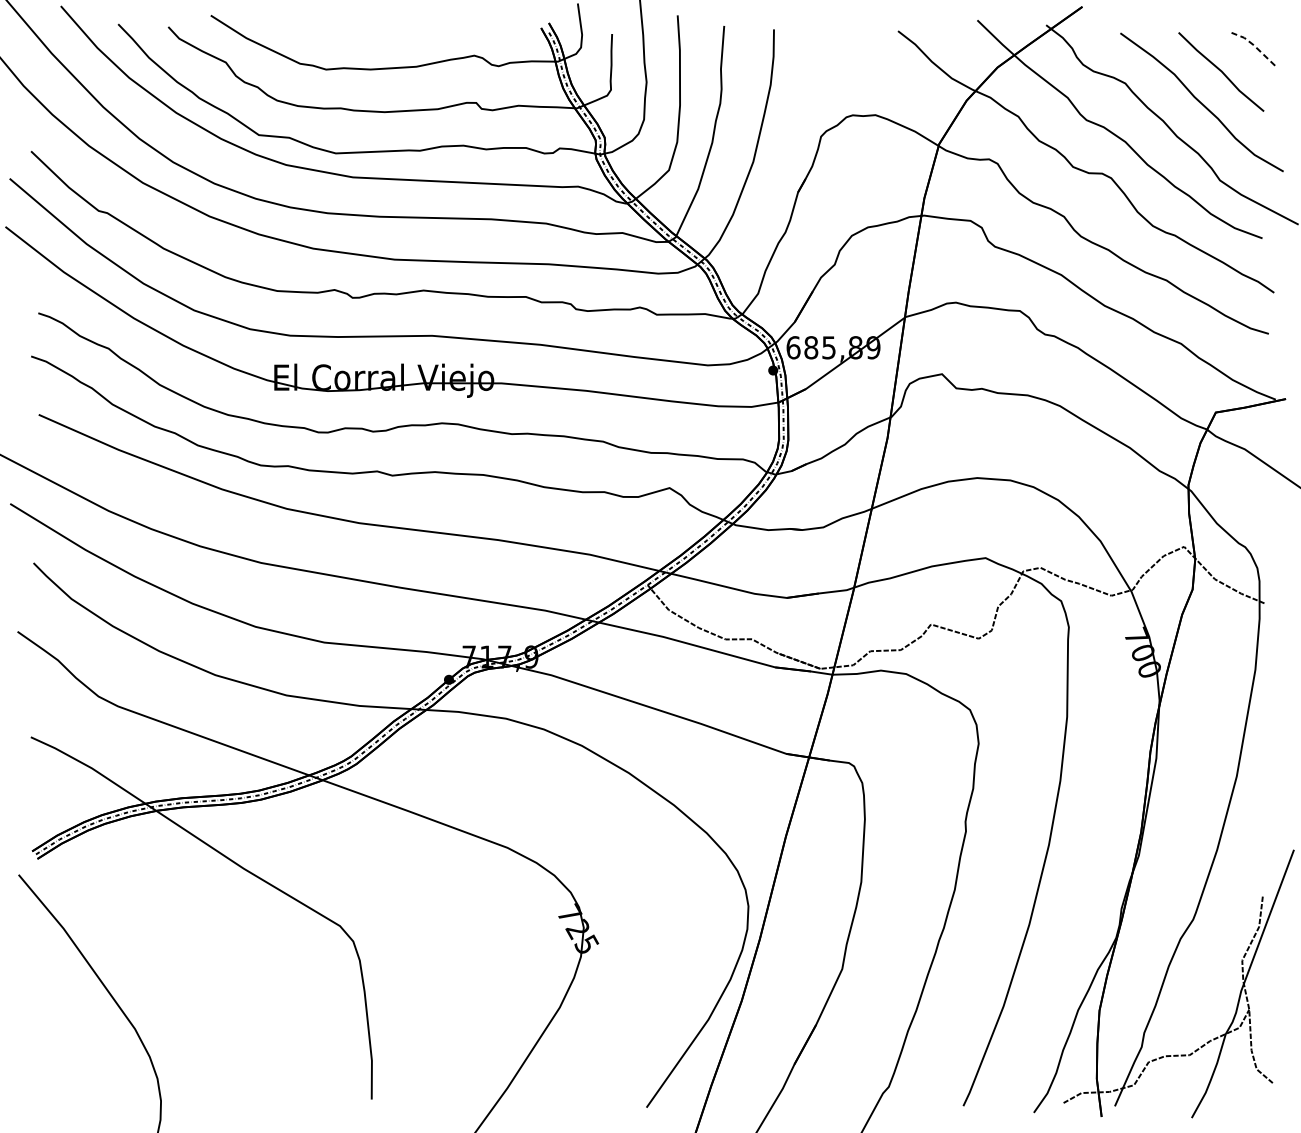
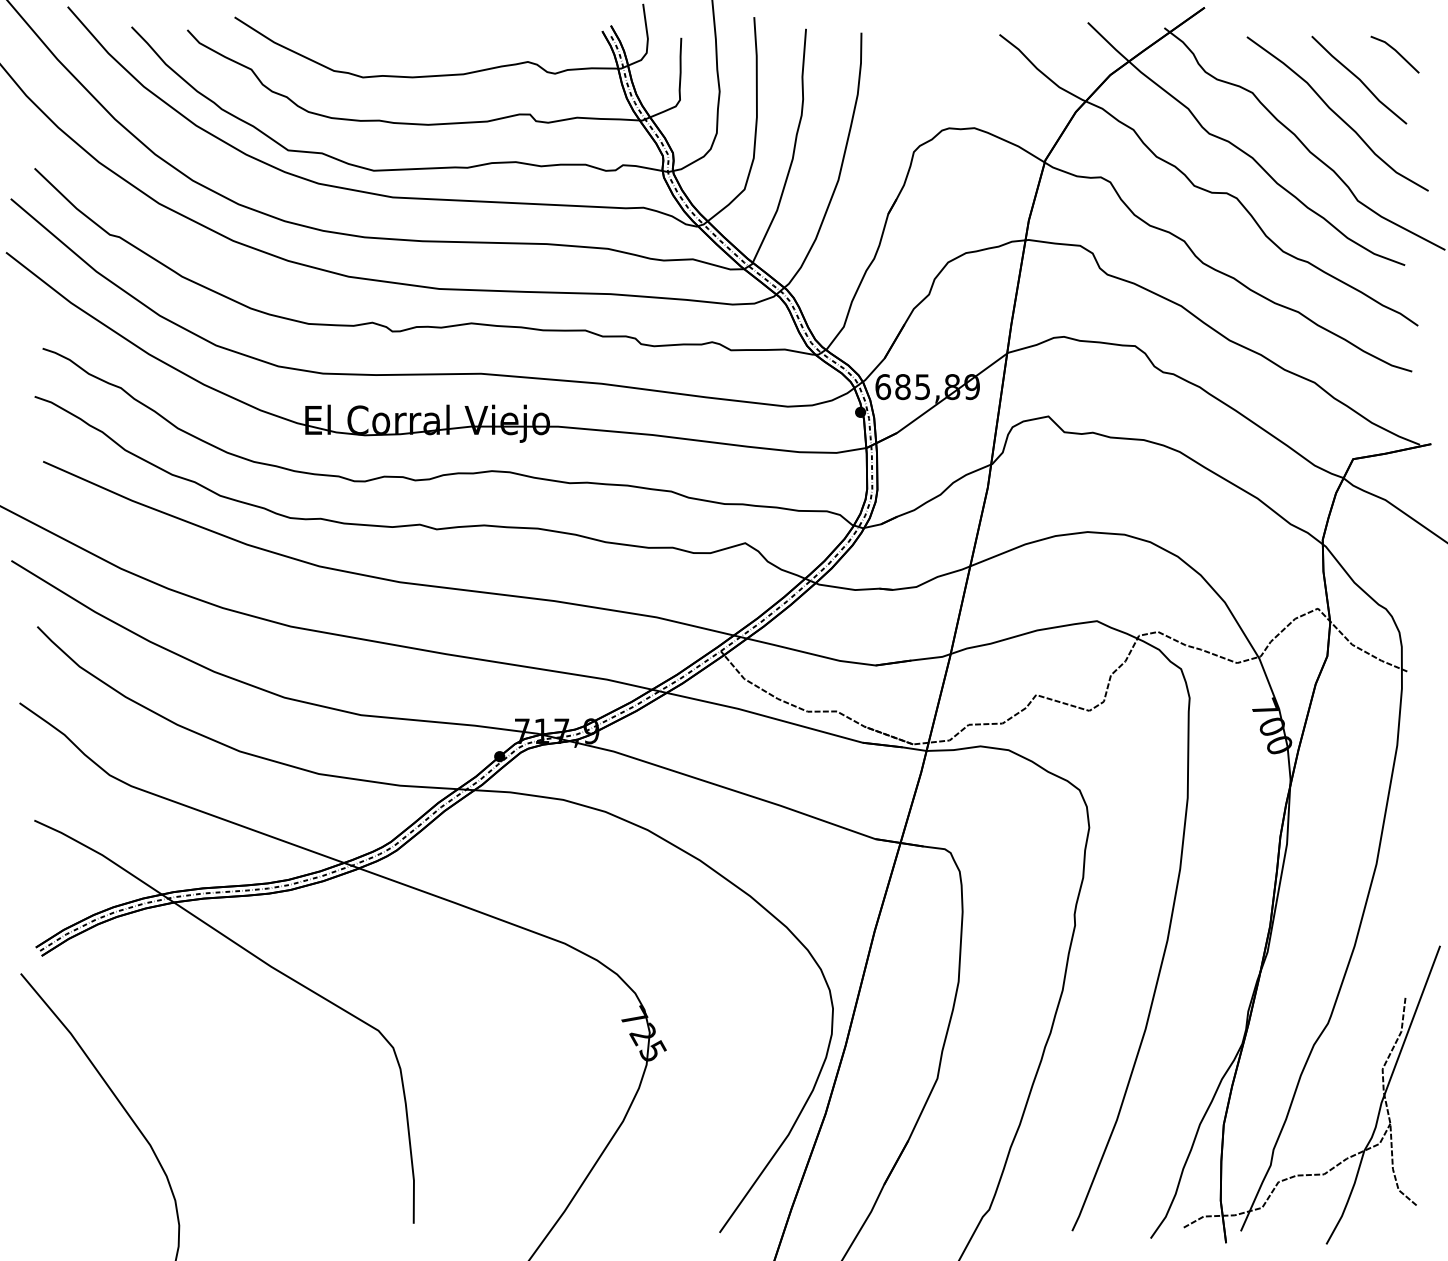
line: (1254, 45) -> (1396, 50), dashed -> solid

